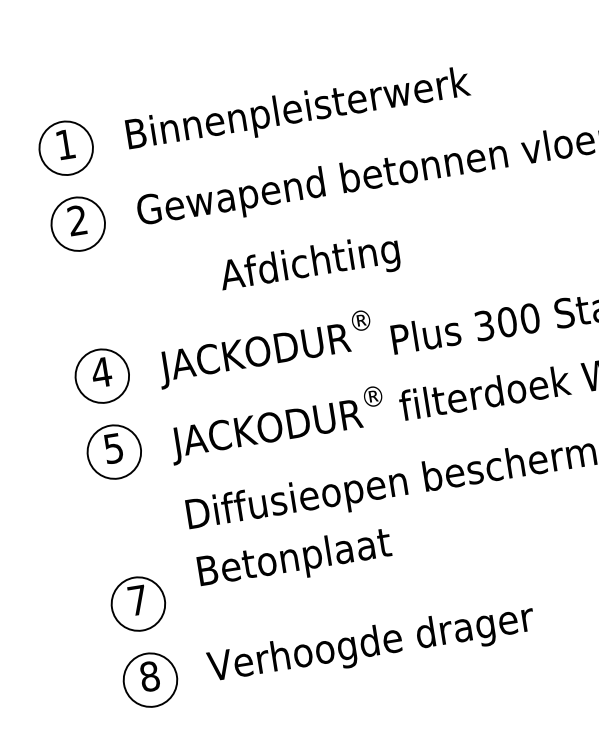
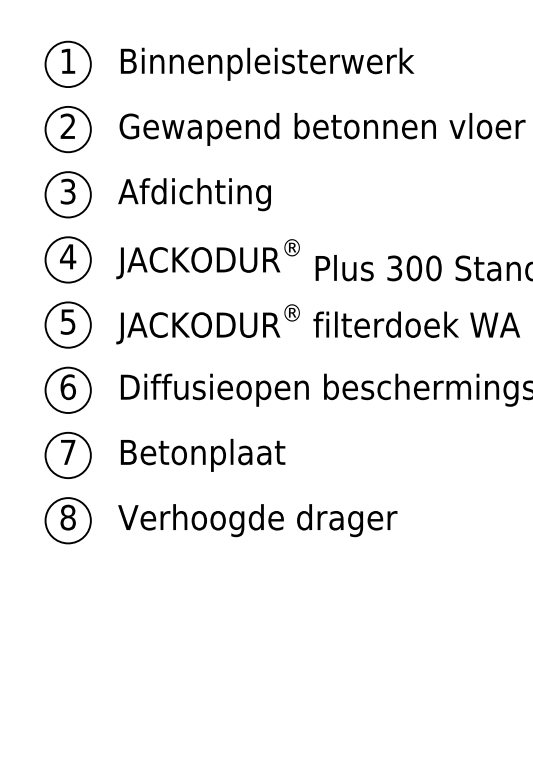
text: (309, 265) -> (194, 194), moved
part: (89, 300) -> (67, 194), added
part: (125, 527) -> (67, 389), added
text: (294, 559) -> (202, 454), moved

